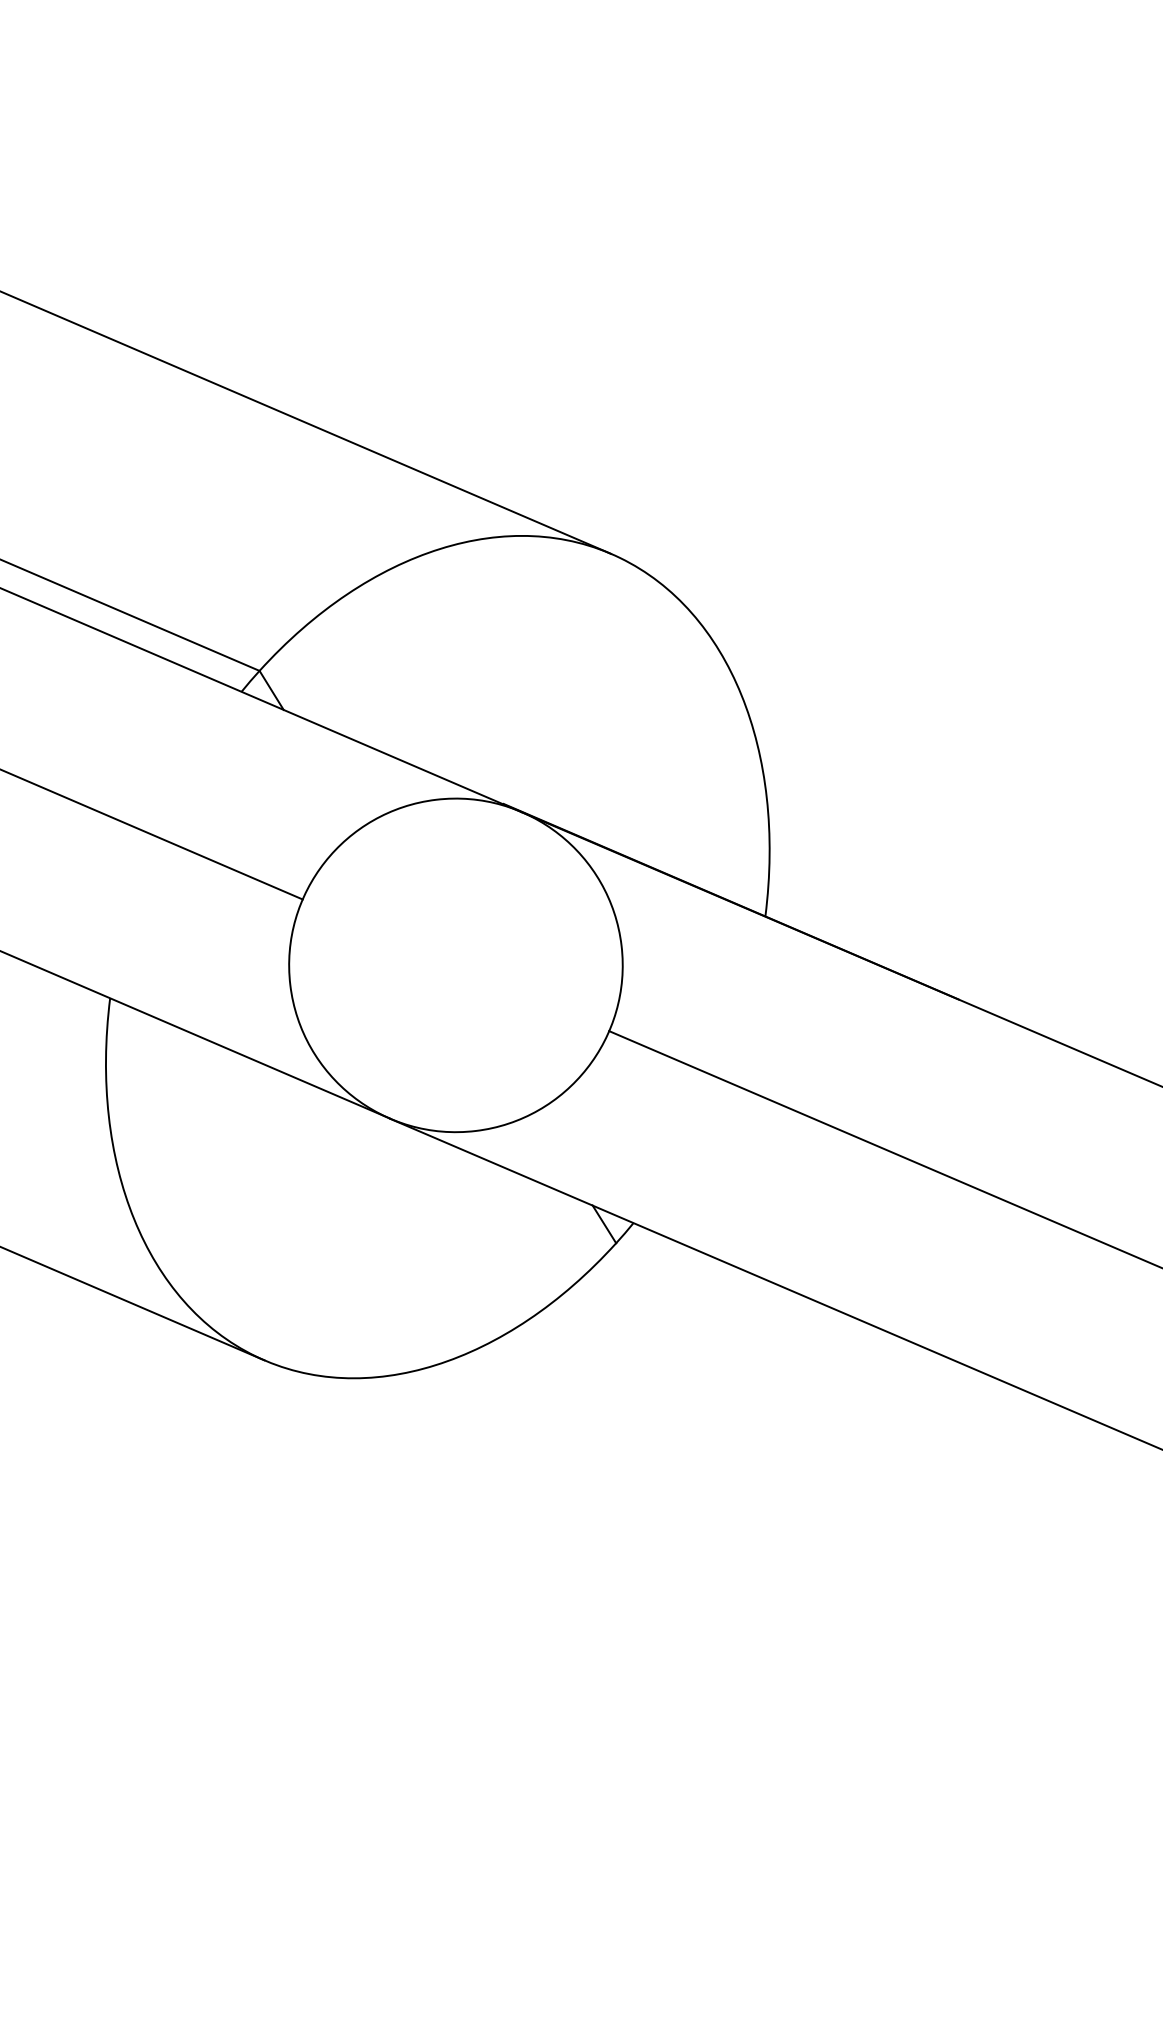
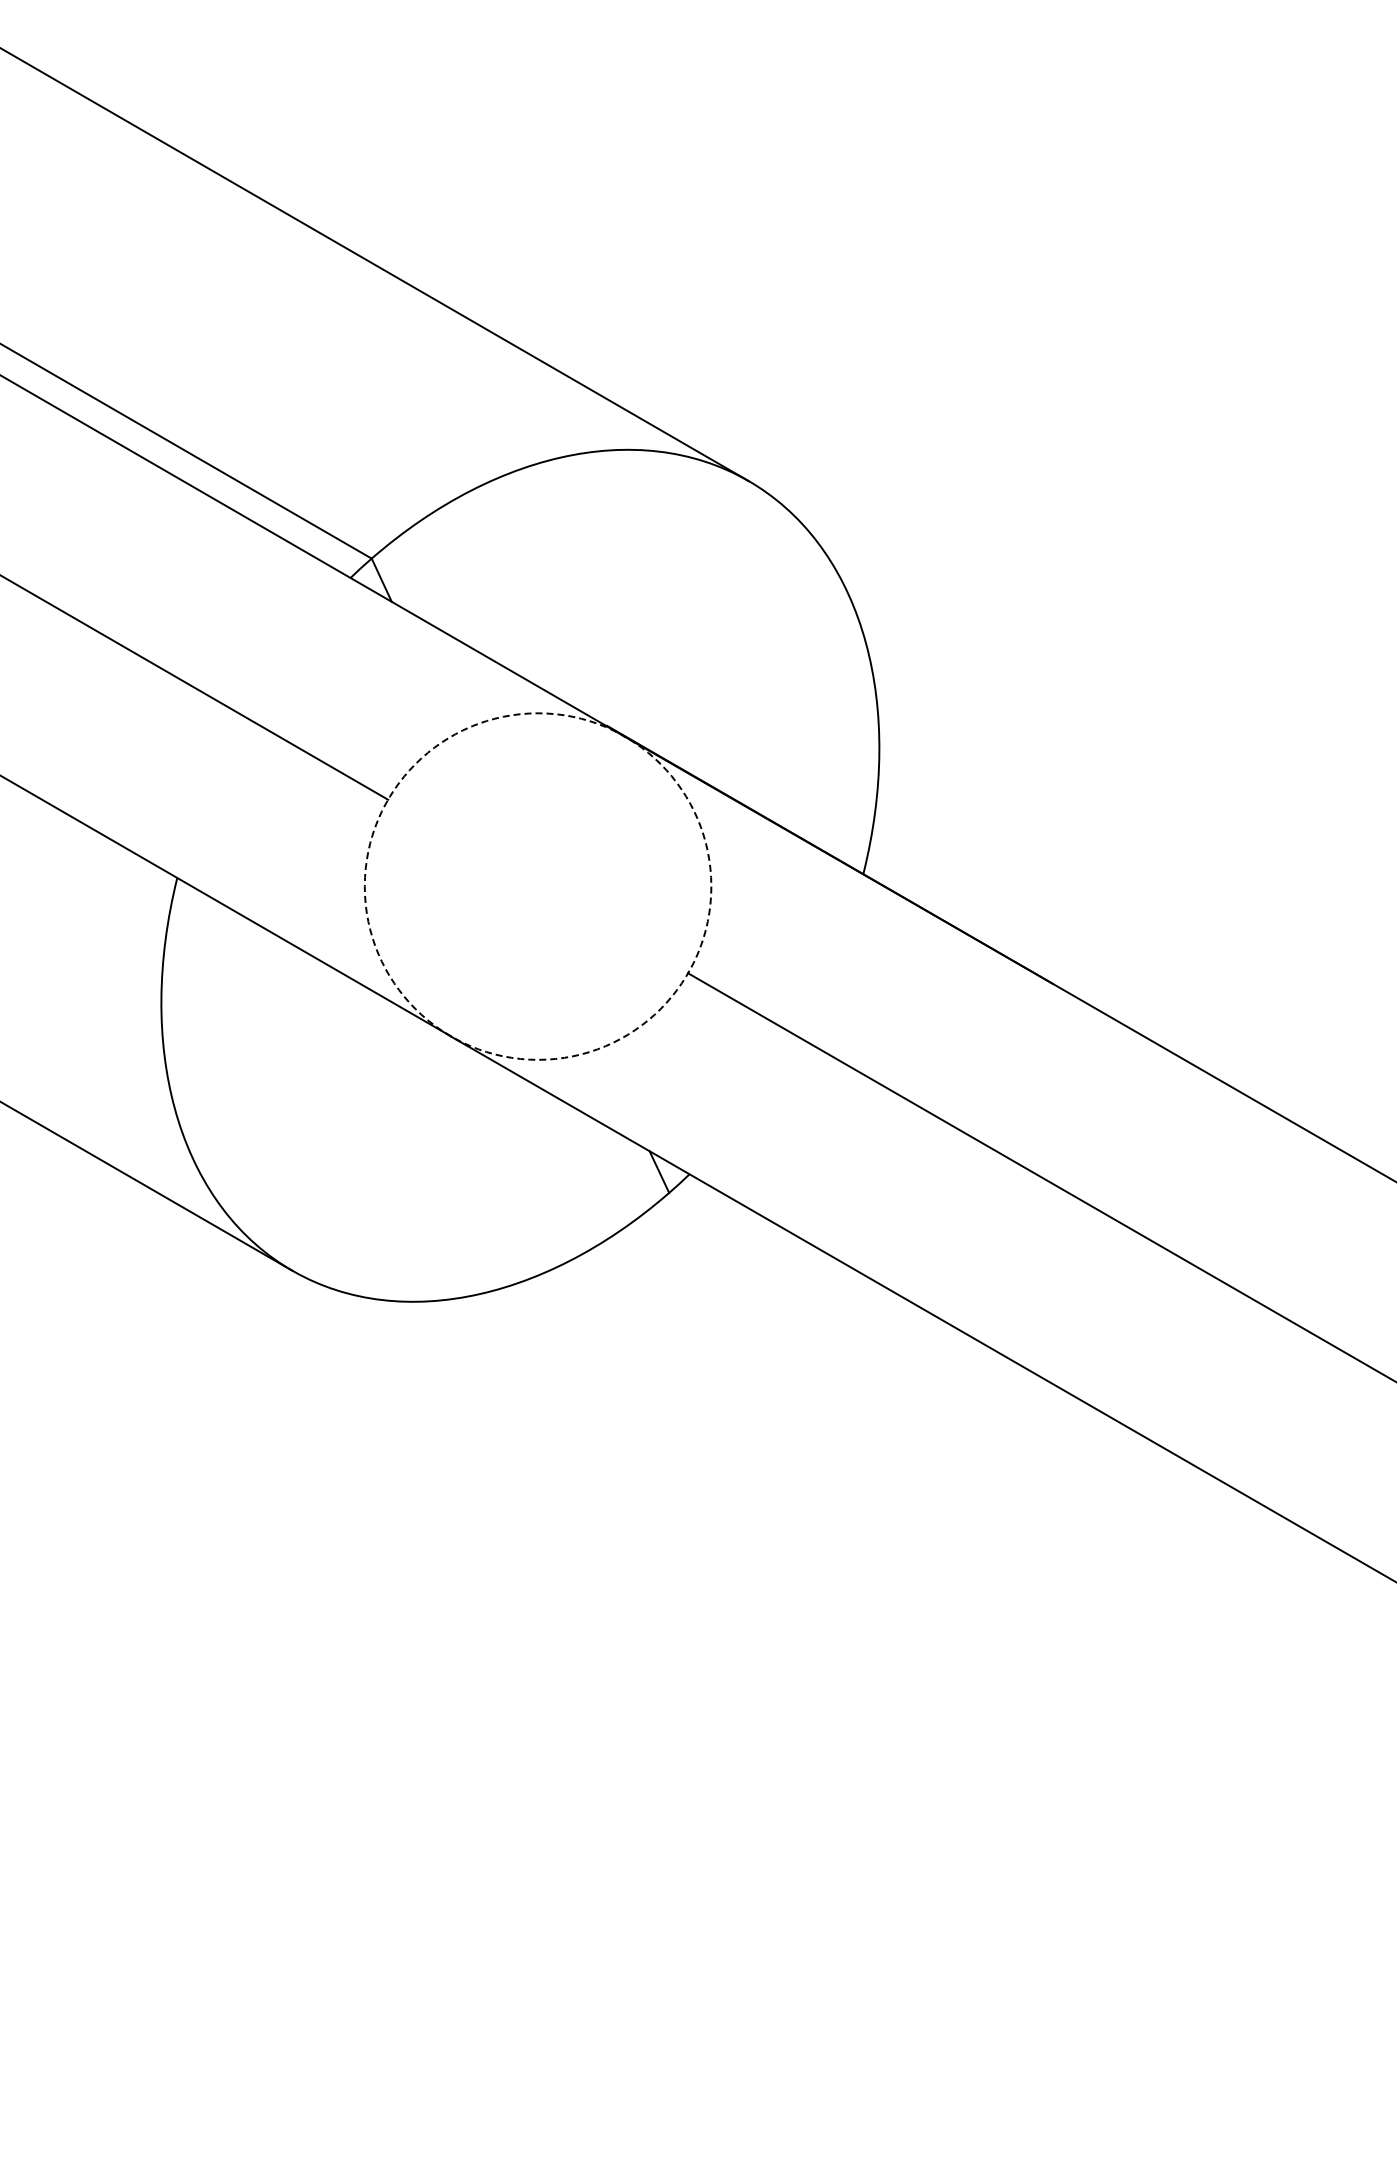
circle: (455, 965) -> (537, 886), solid -> dashed

